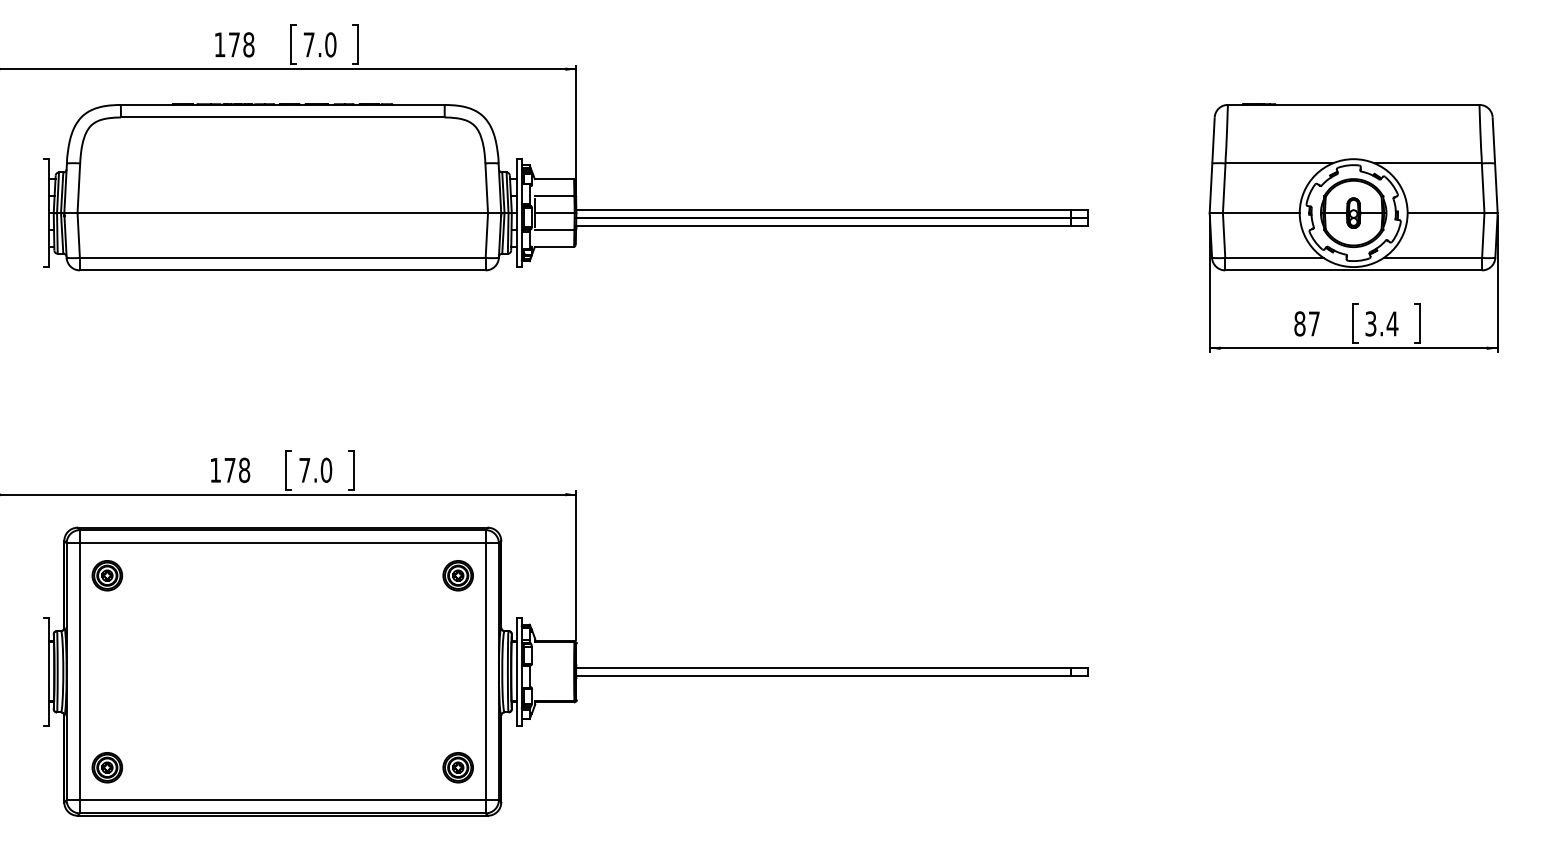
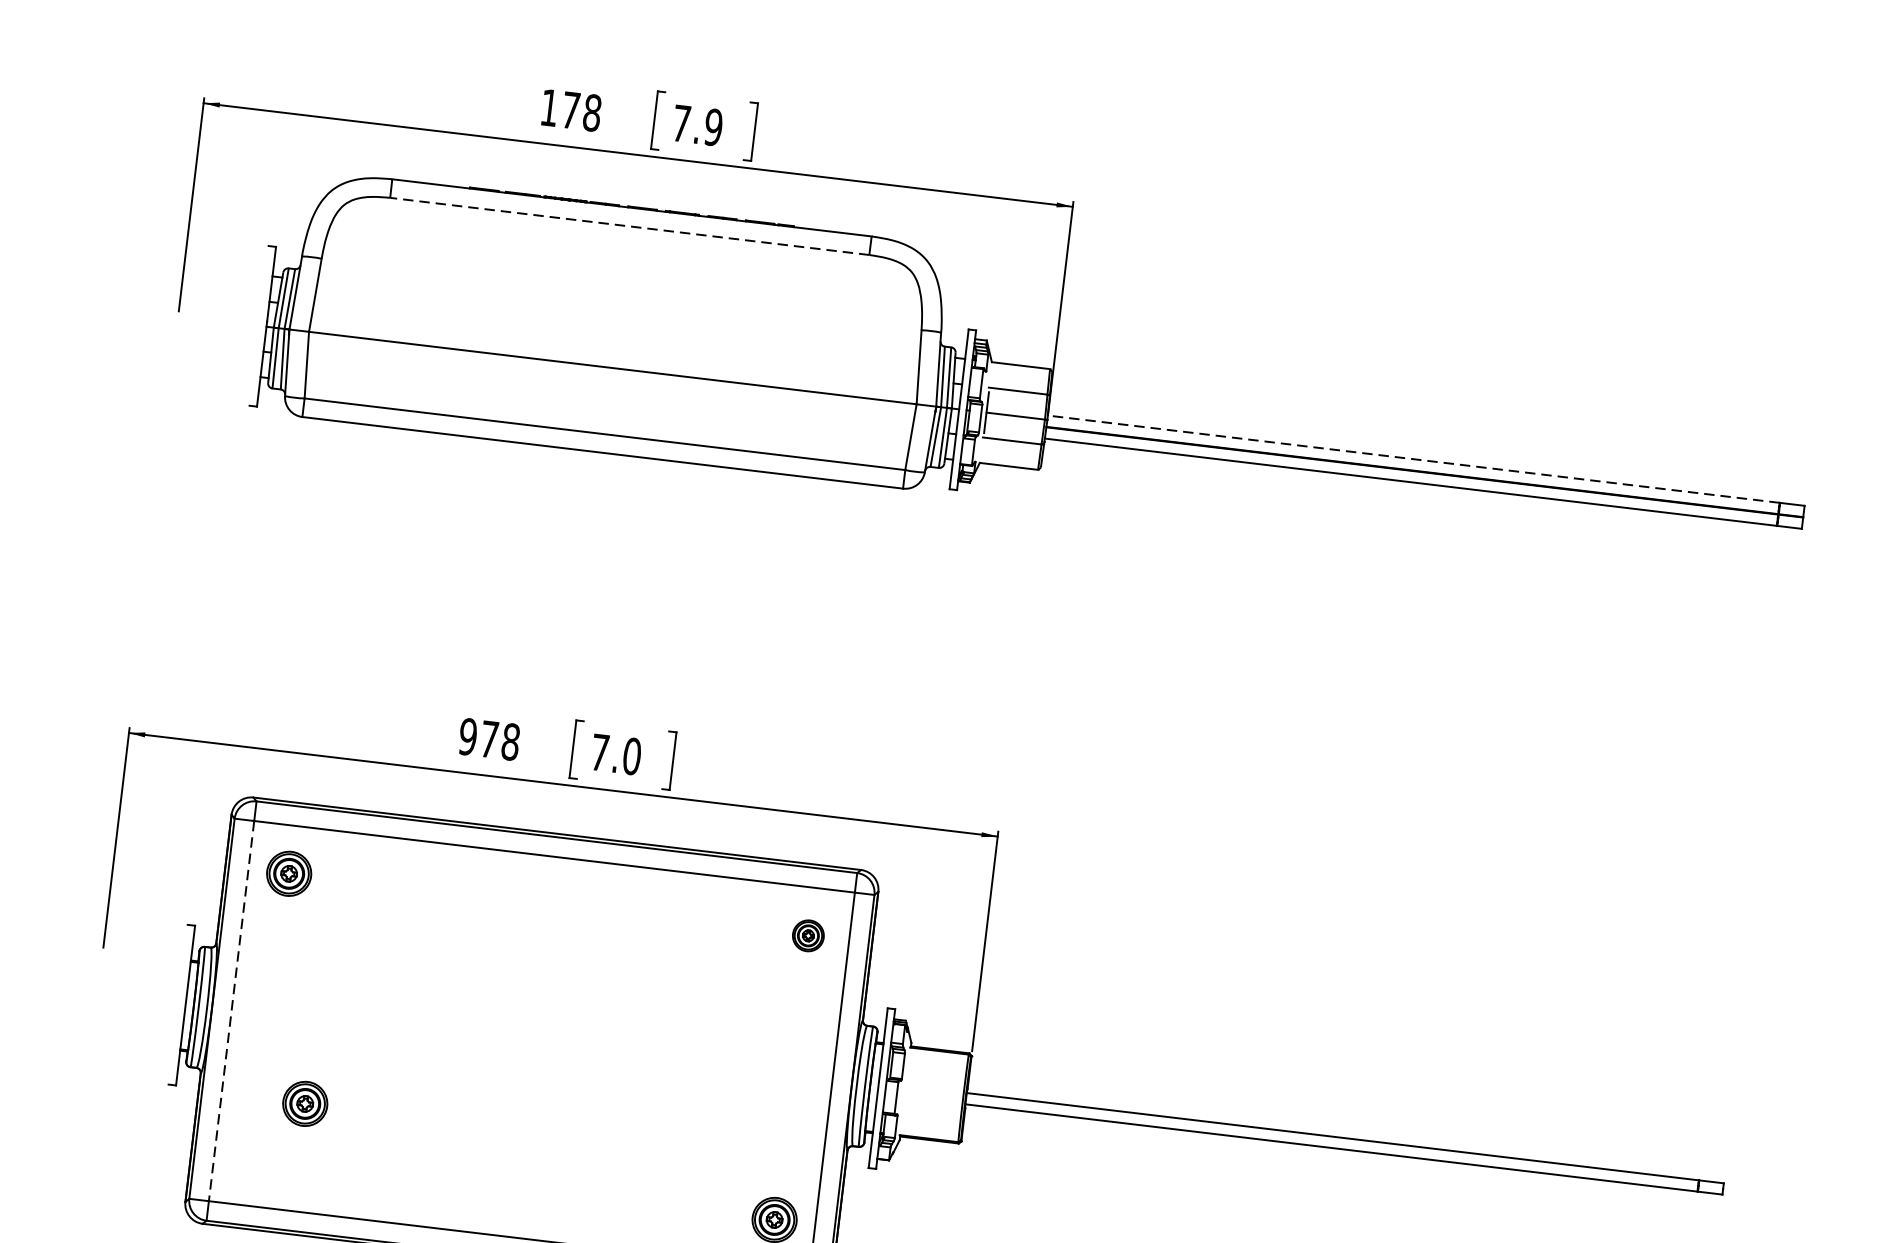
text: (330, 44) -> (713, 126), 7.0 -> 7.9
line: (282, 117) -> (629, 226), solid -> dashed
line: (823, 210) -> (1413, 459), solid -> dashed
text: (215, 469) -> (467, 735), 178 -> 978
part: (457, 575) -> (807, 935), size x0.7
line: (79, 672) -> (230, 1012), solid -> dashed
part: (107, 767) -> (305, 1103), moved

